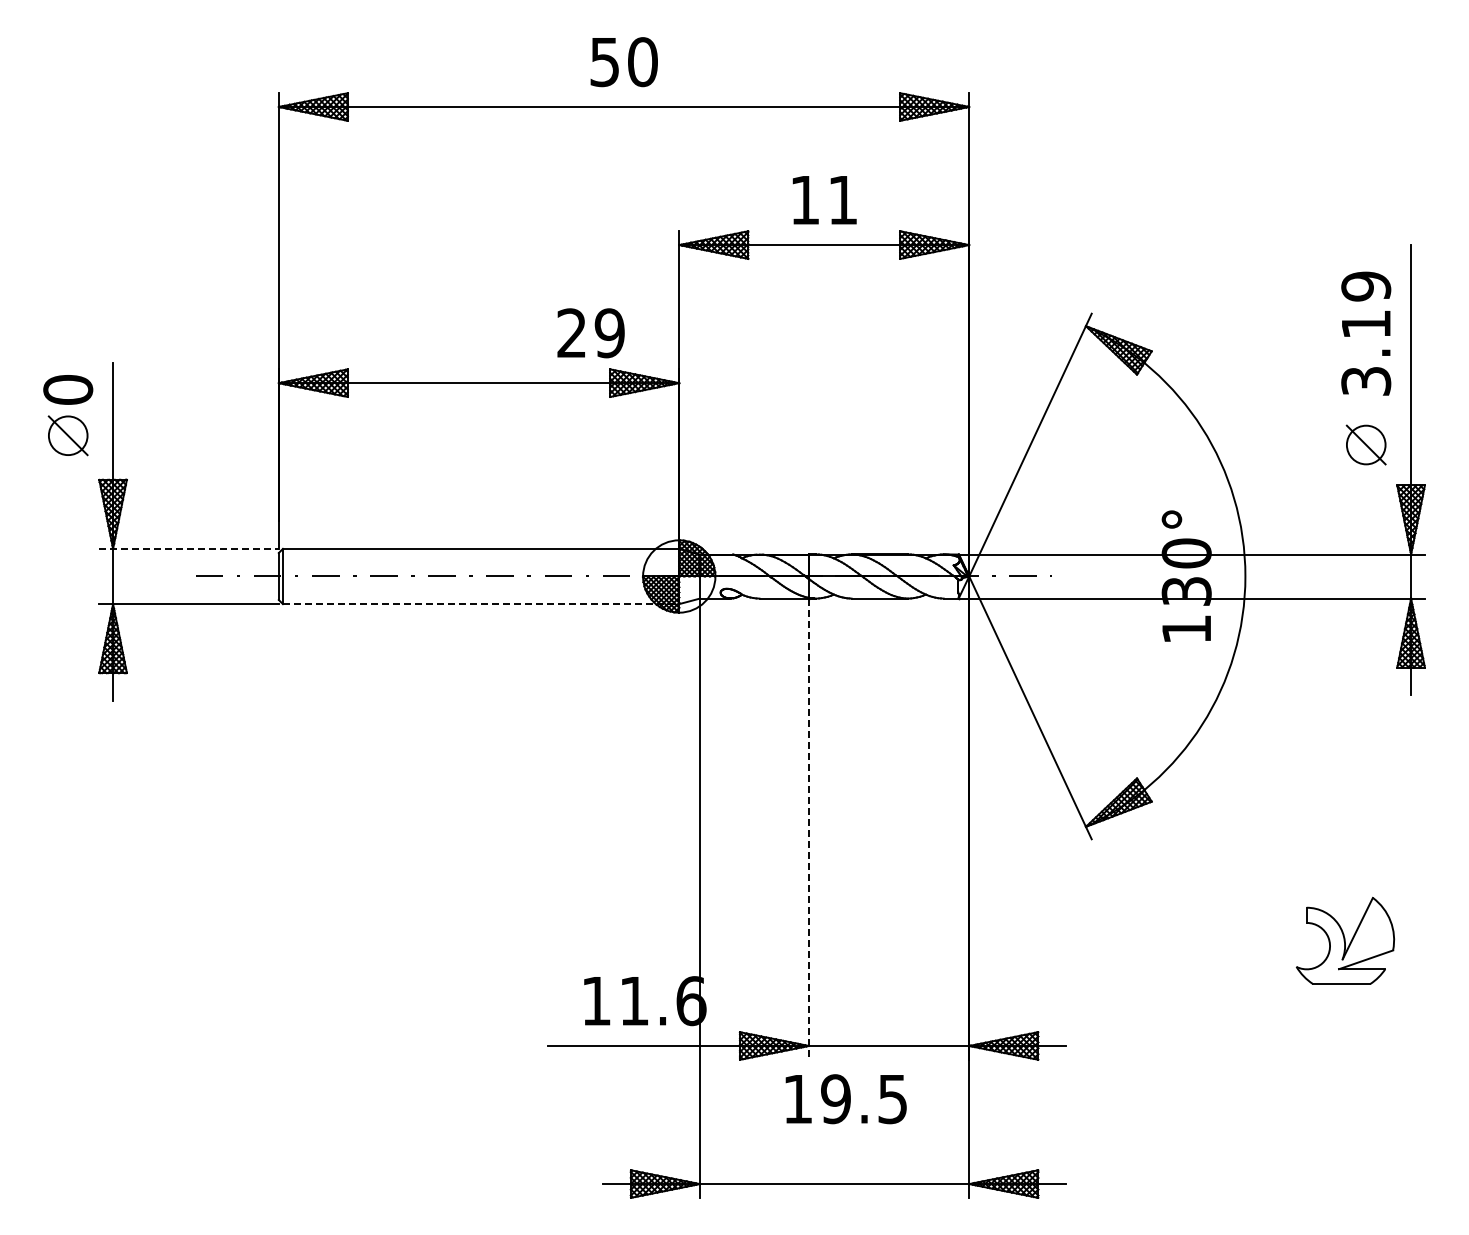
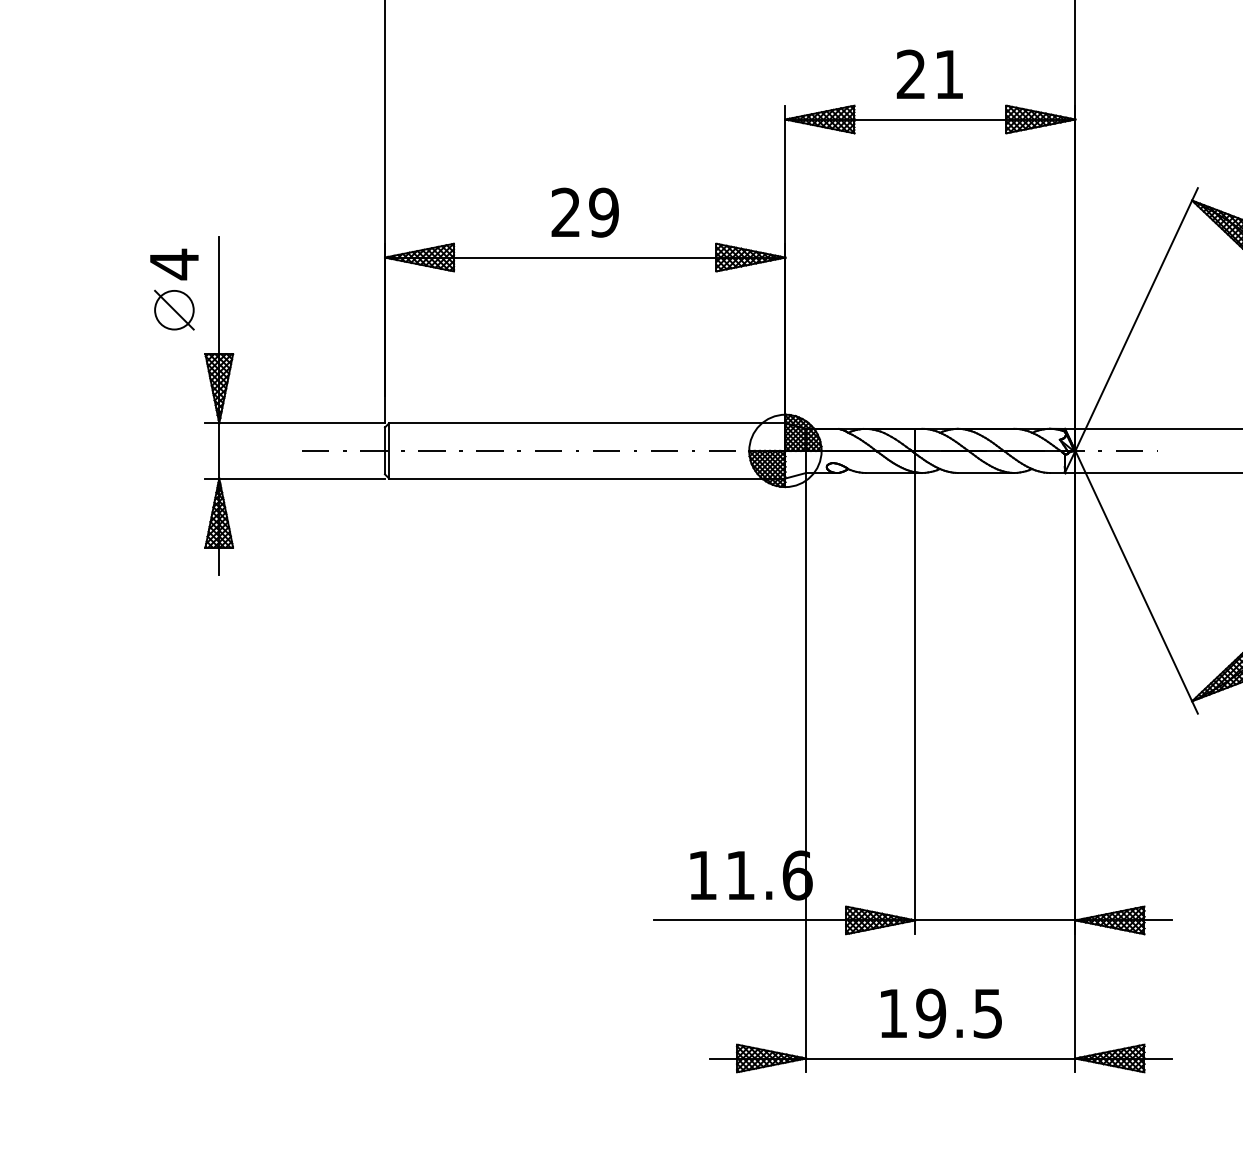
text: (804, 199) -> (910, 73), 11 -> 21
text: (590, 333) -> (584, 212), moved
text: (68, 389) -> (174, 263), 0 -> 4
line: (189, 548) -> (295, 422), dashed -> solid
line: (481, 604) -> (587, 478), dashed -> solid
line: (809, 829) -> (915, 703), dashed -> solid
text: (845, 1099) -> (940, 1013), moved

